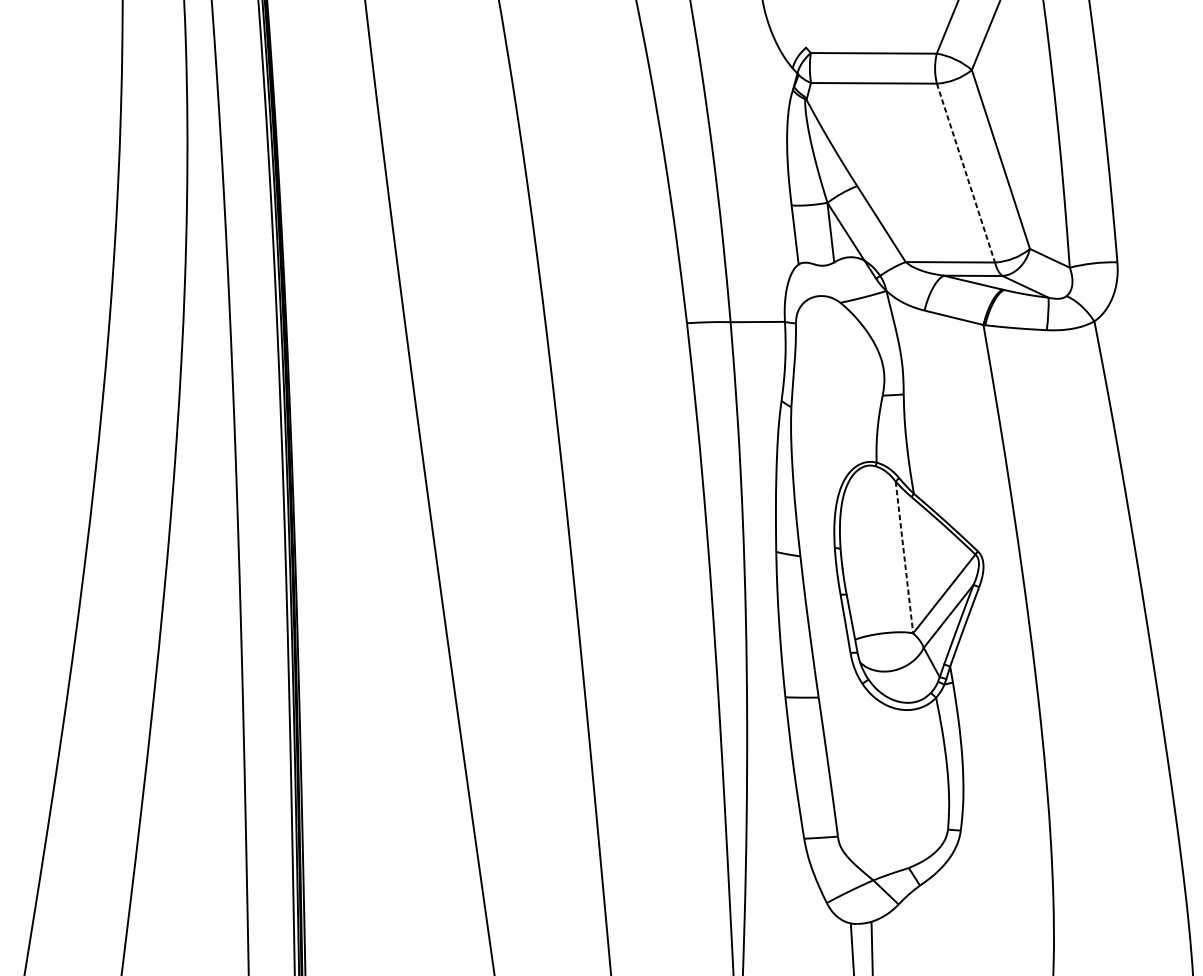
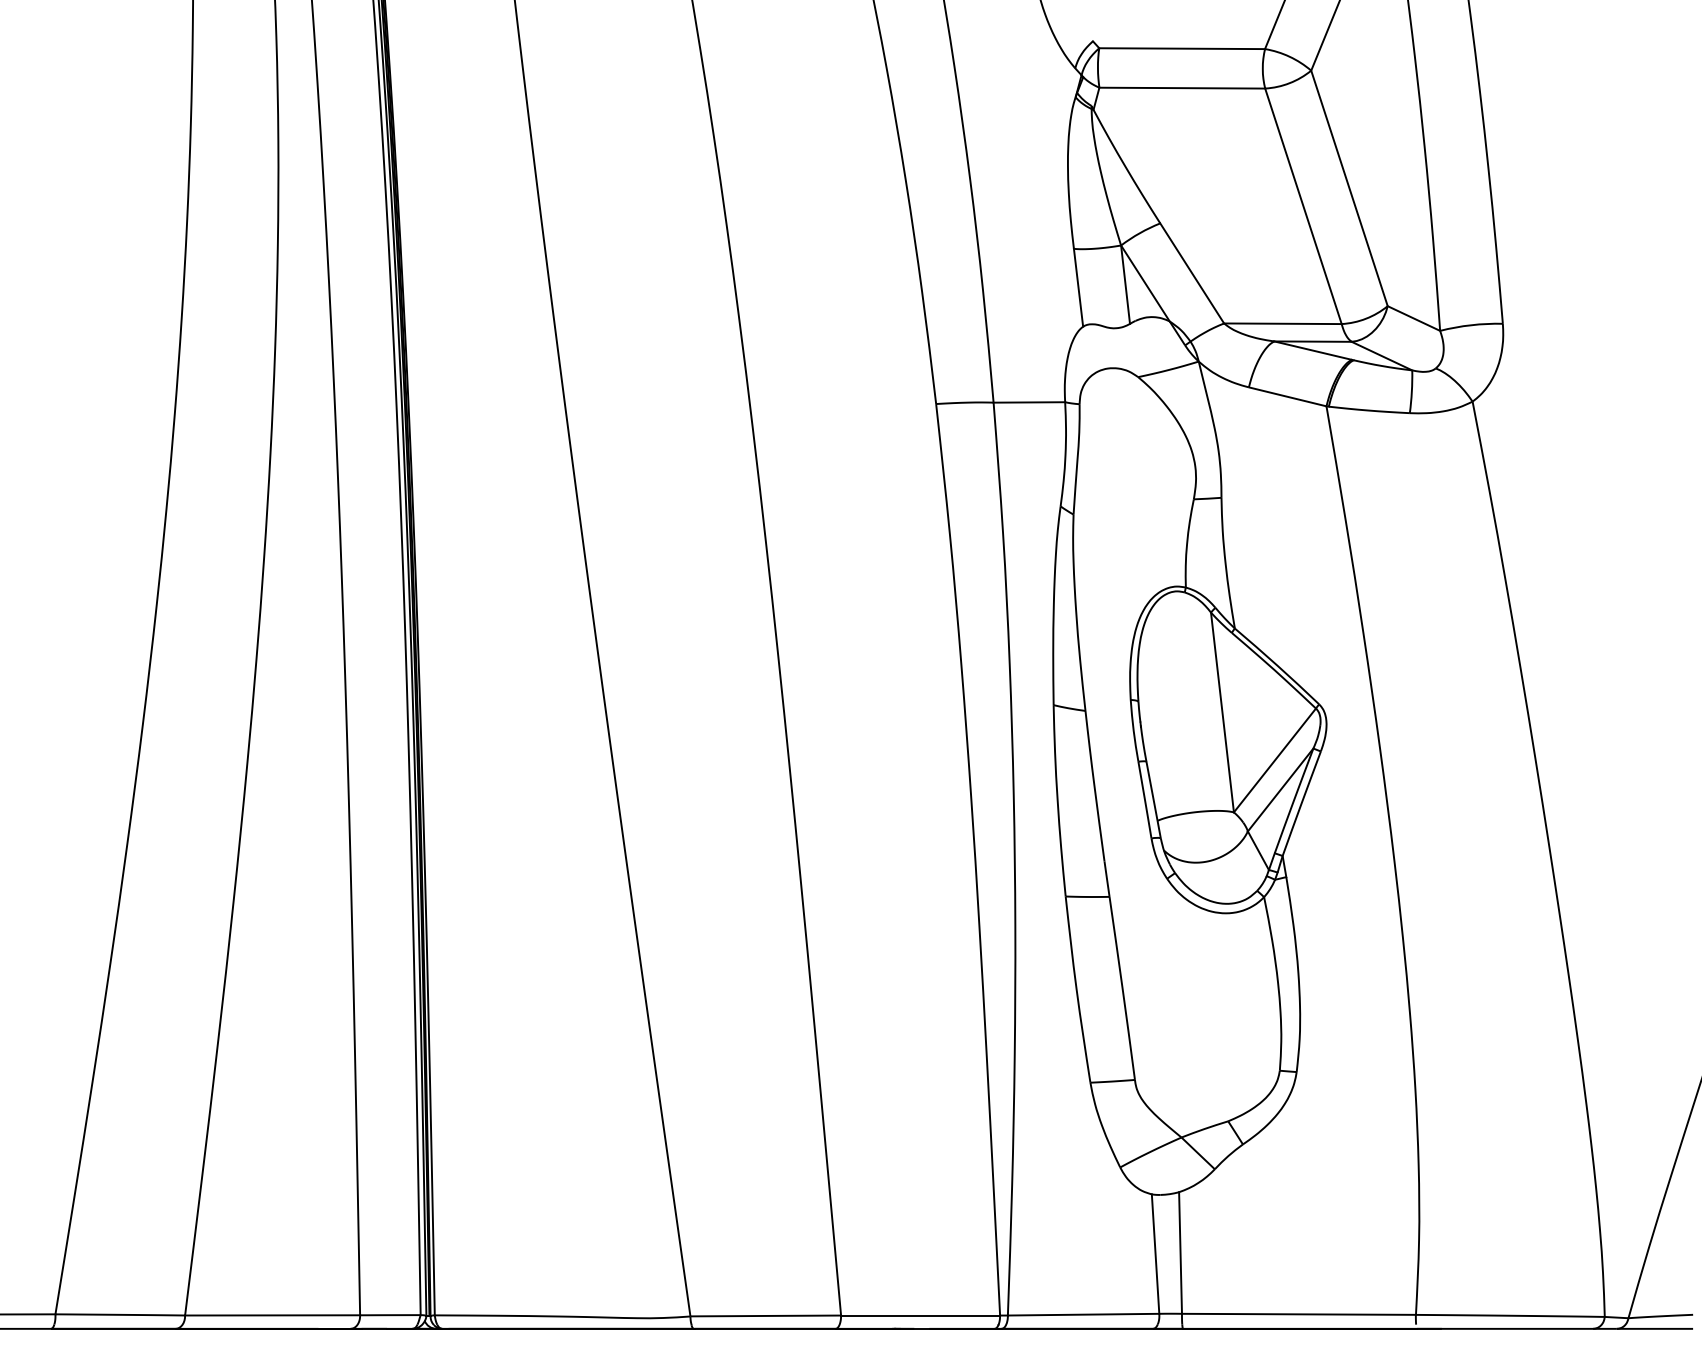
line: (966, 173) -> (1303, 206), dashed -> solid
line: (904, 557) -> (1222, 712), dashed -> solid

